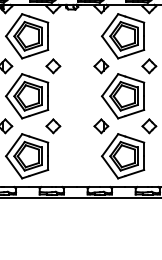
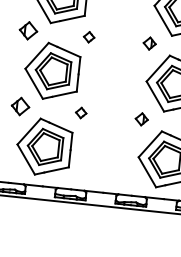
part: (53, 66) -> (89, 37), size x0.6
part: (101, 66) -> (149, 43), size x0.7
part: (53, 126) -> (81, 113), size x0.6
part: (101, 126) -> (141, 119), size x0.7

